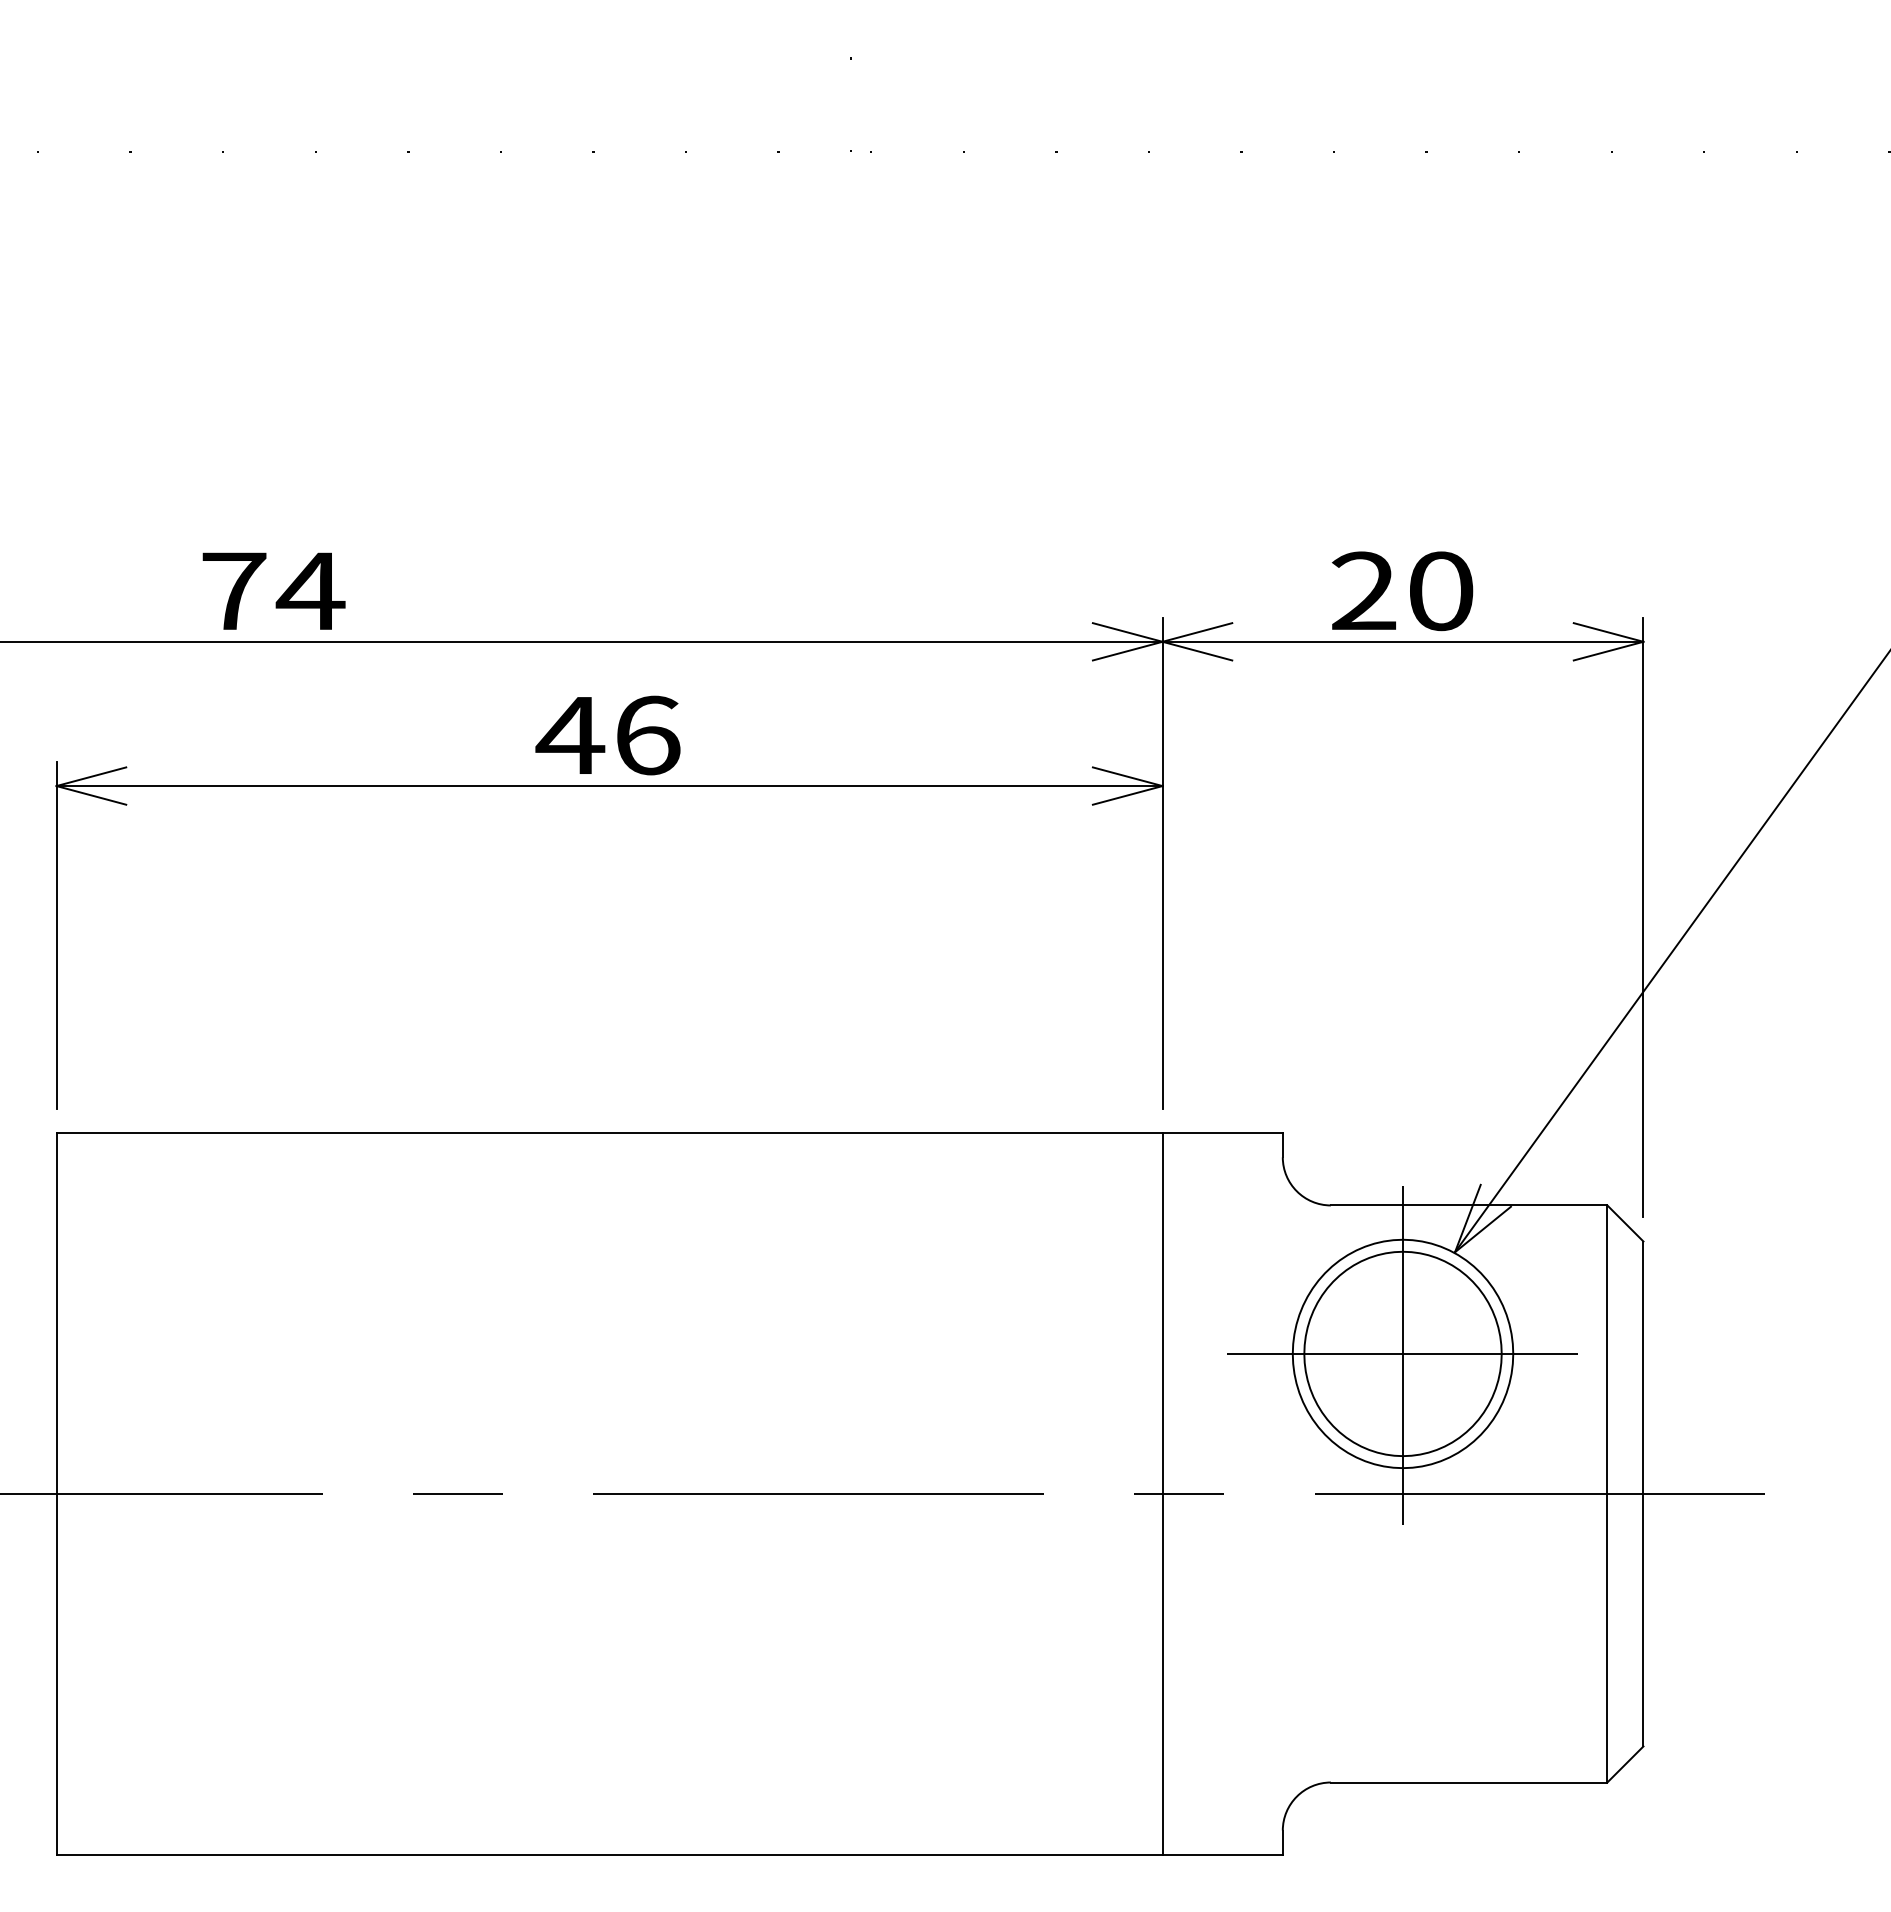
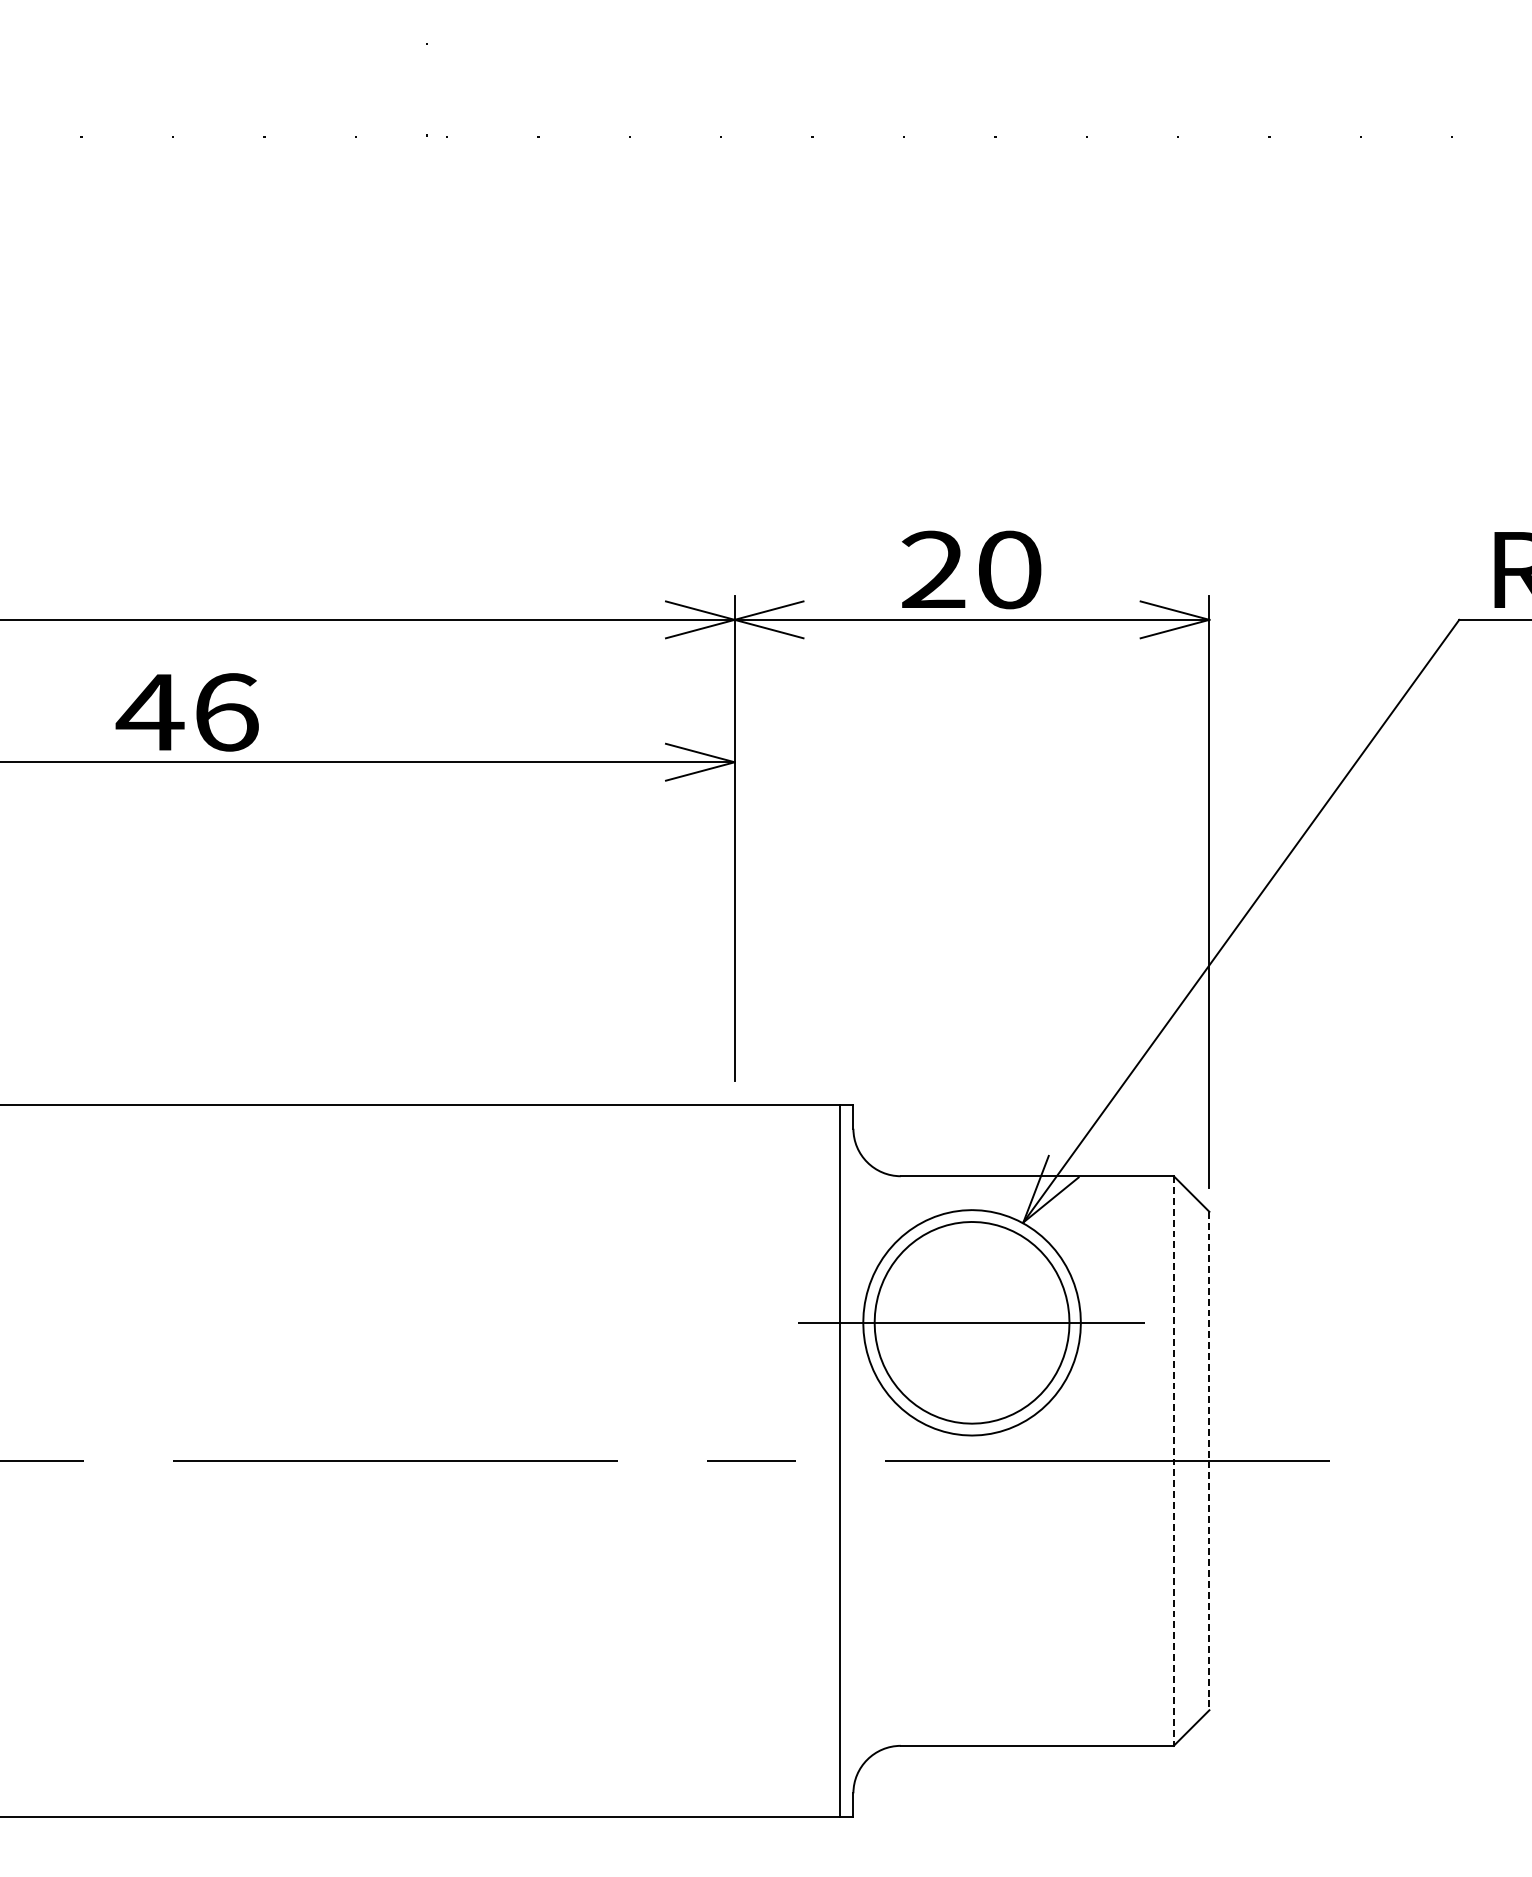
line: (1403, 1355) -> (972, 1324), removed
line: (1162, 1493) -> (840, 1460), moved
line: (1607, 1493) -> (1173, 1460), solid -> dashed
line: (1643, 1494) -> (1209, 1461), solid -> dashed

